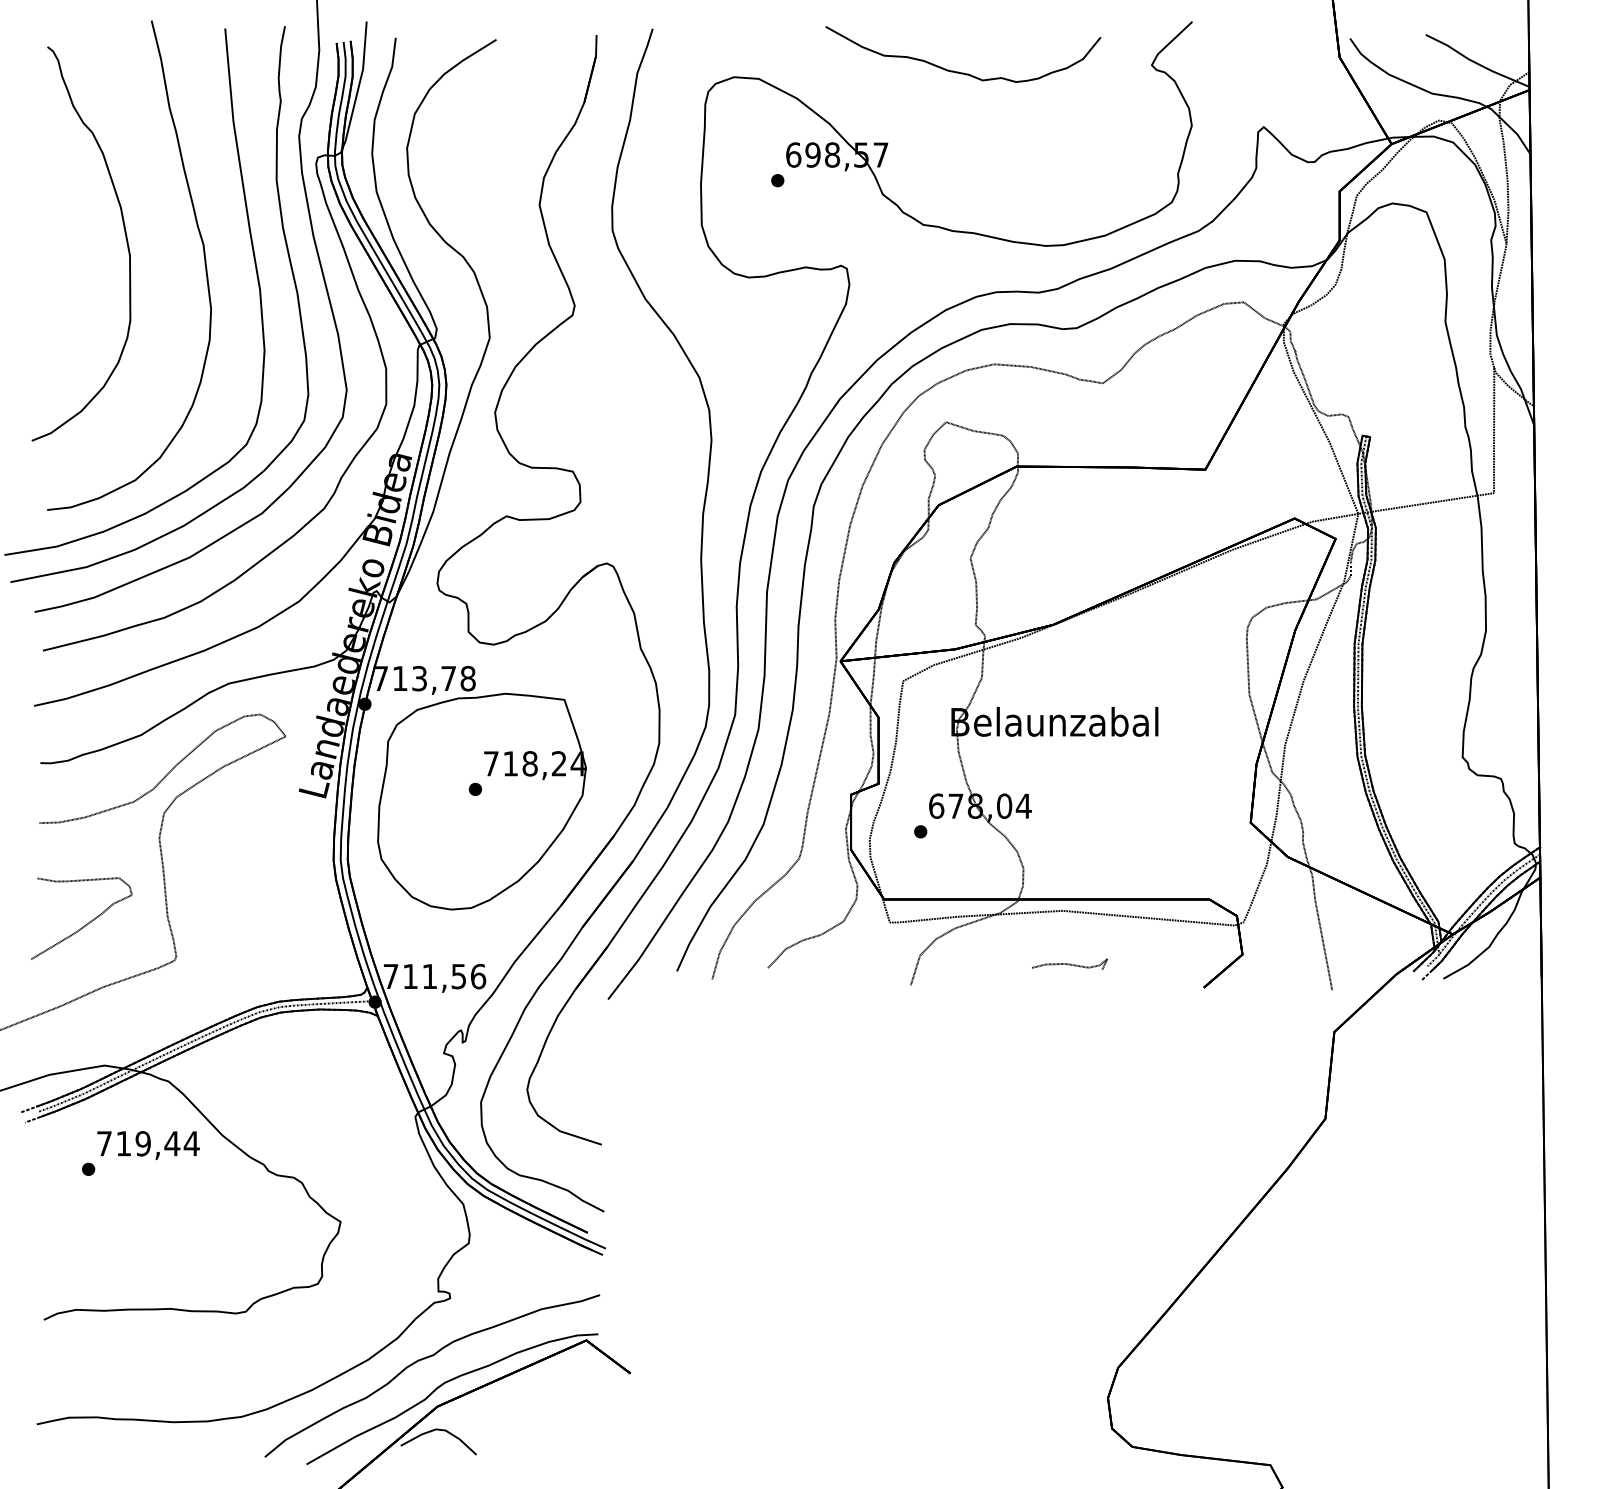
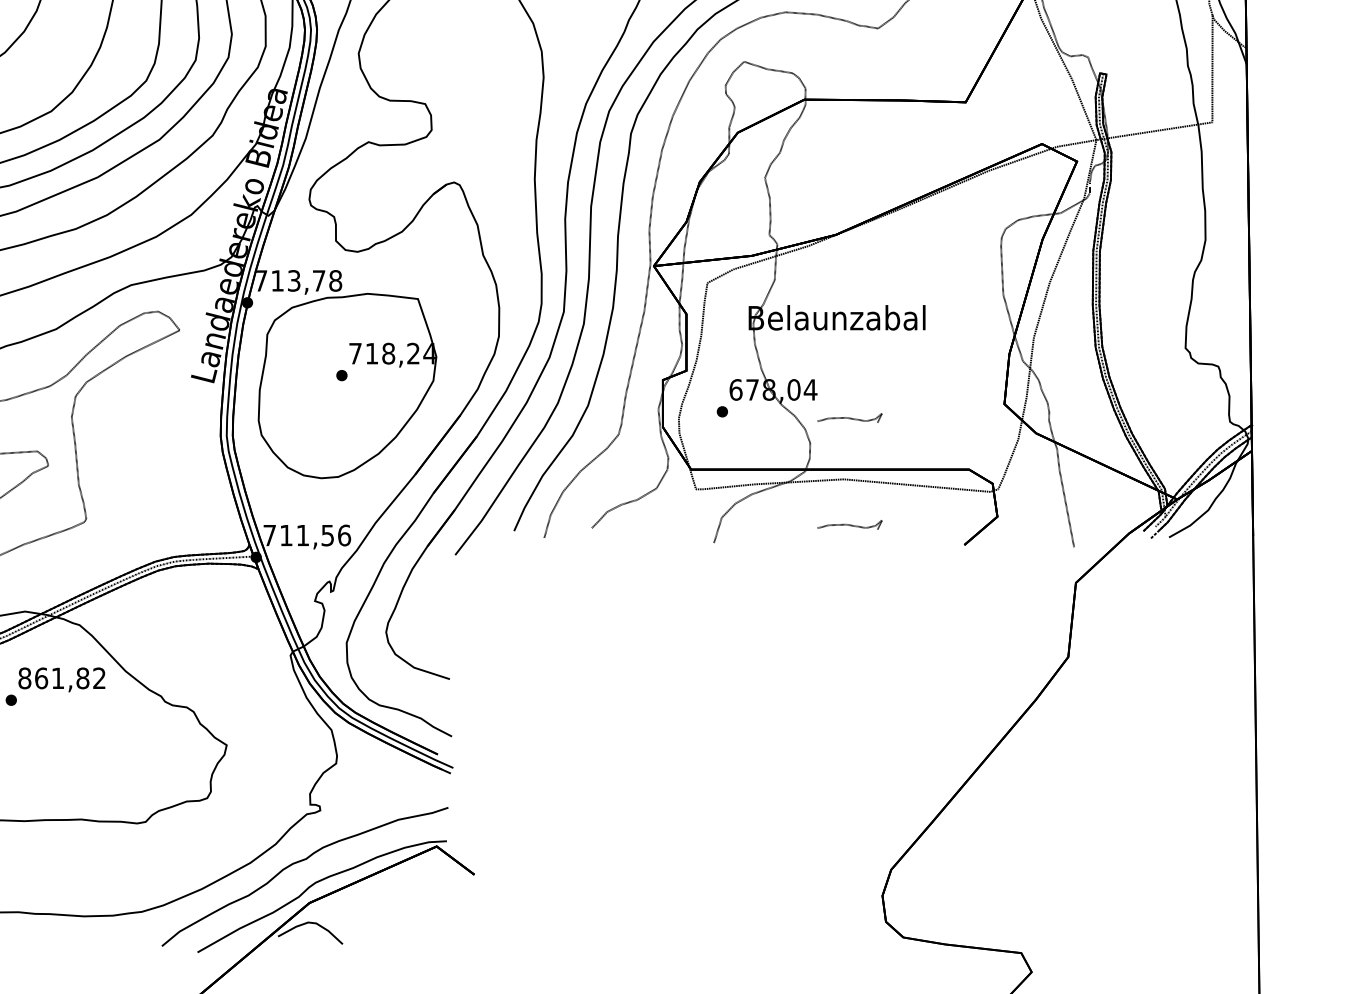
curve: (1069, 838) -> (849, 417), added
text: (148, 1143) -> (62, 678), 719,44 -> 861,82

